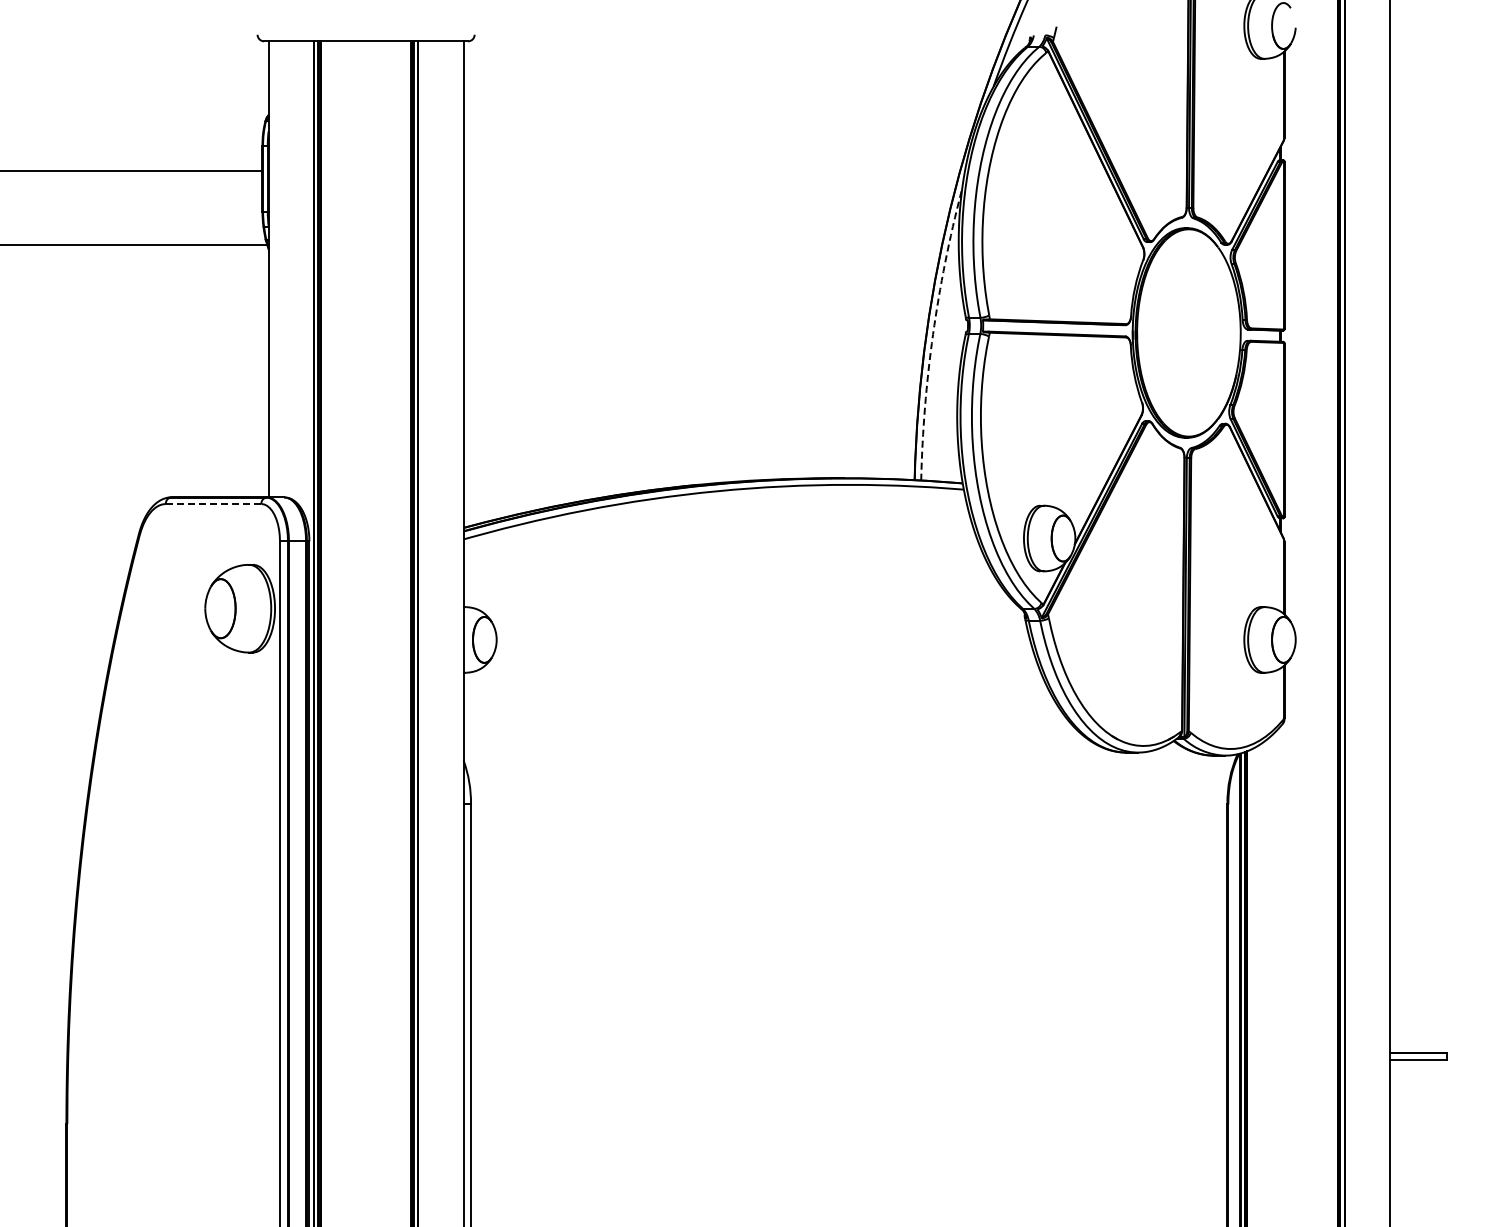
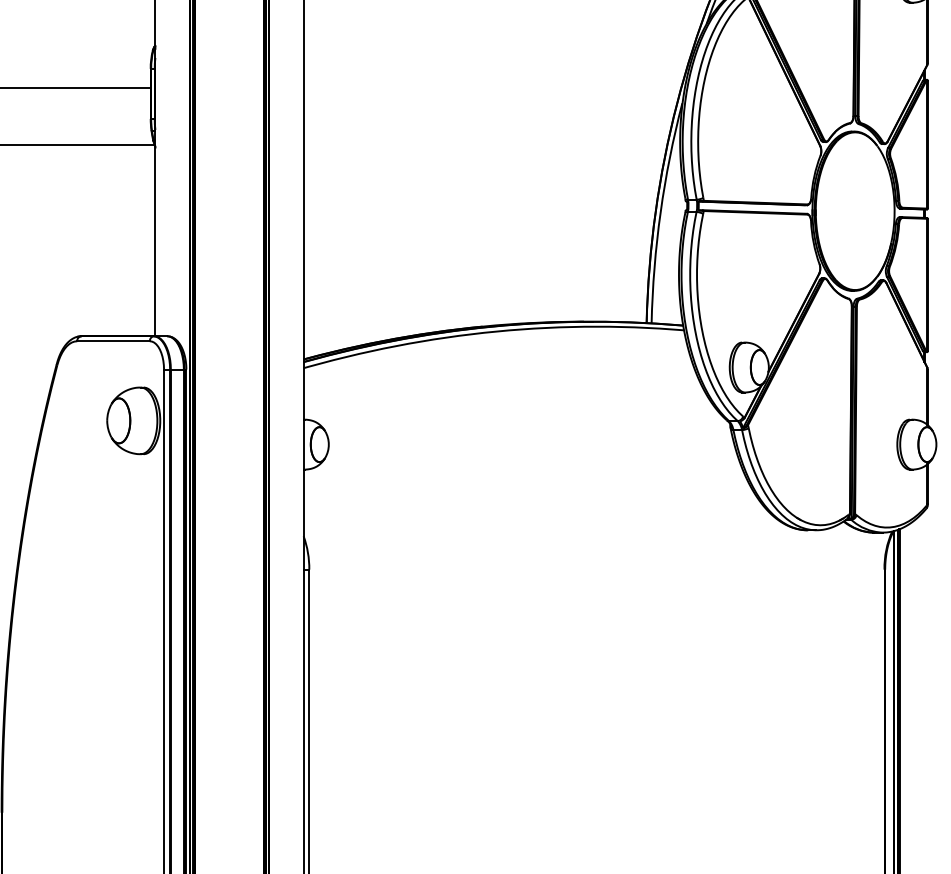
arc: (933, 334) -> (660, 212), dashed -> solid
line: (213, 504) -> (113, 341), dashed -> solid

